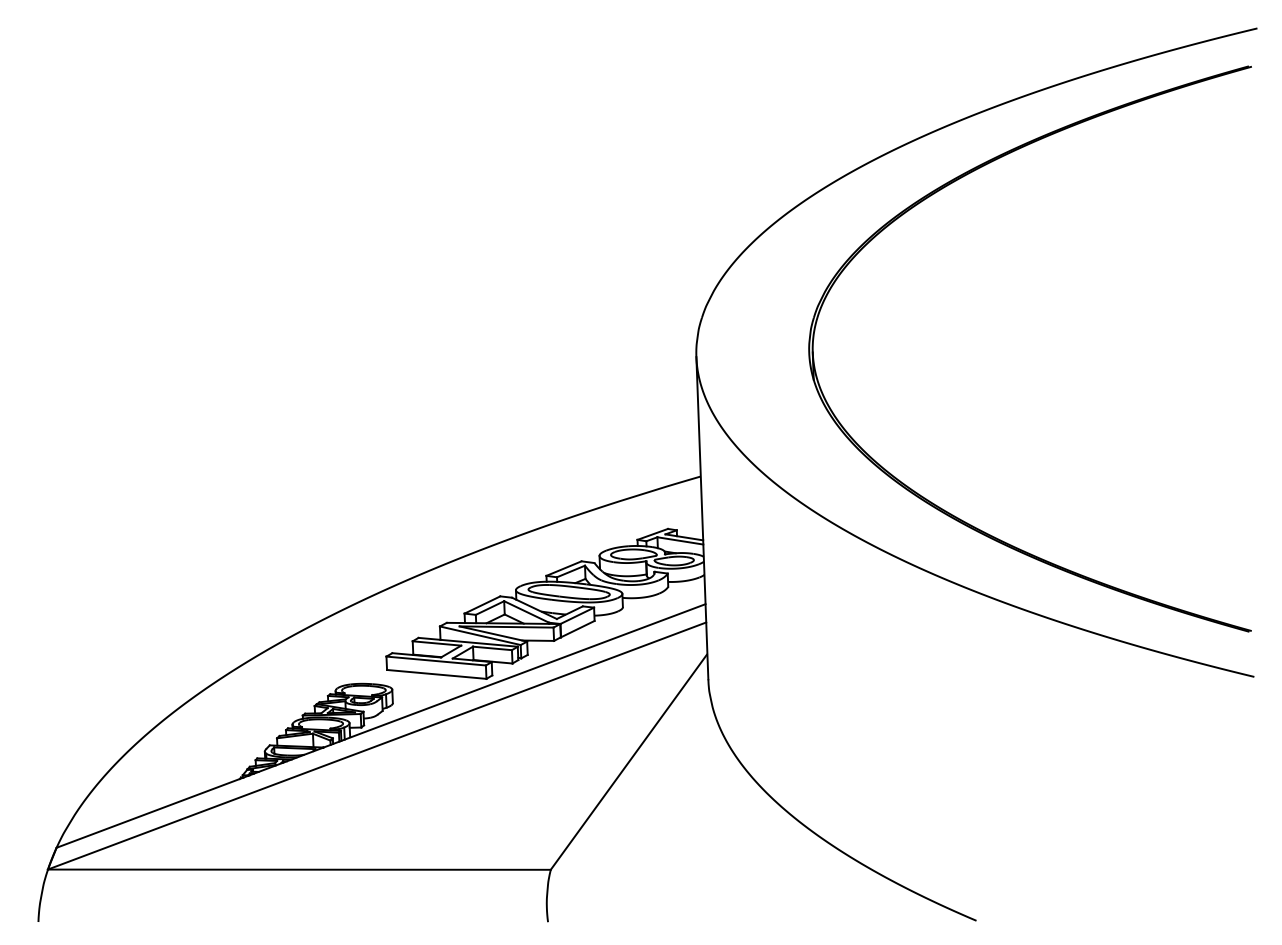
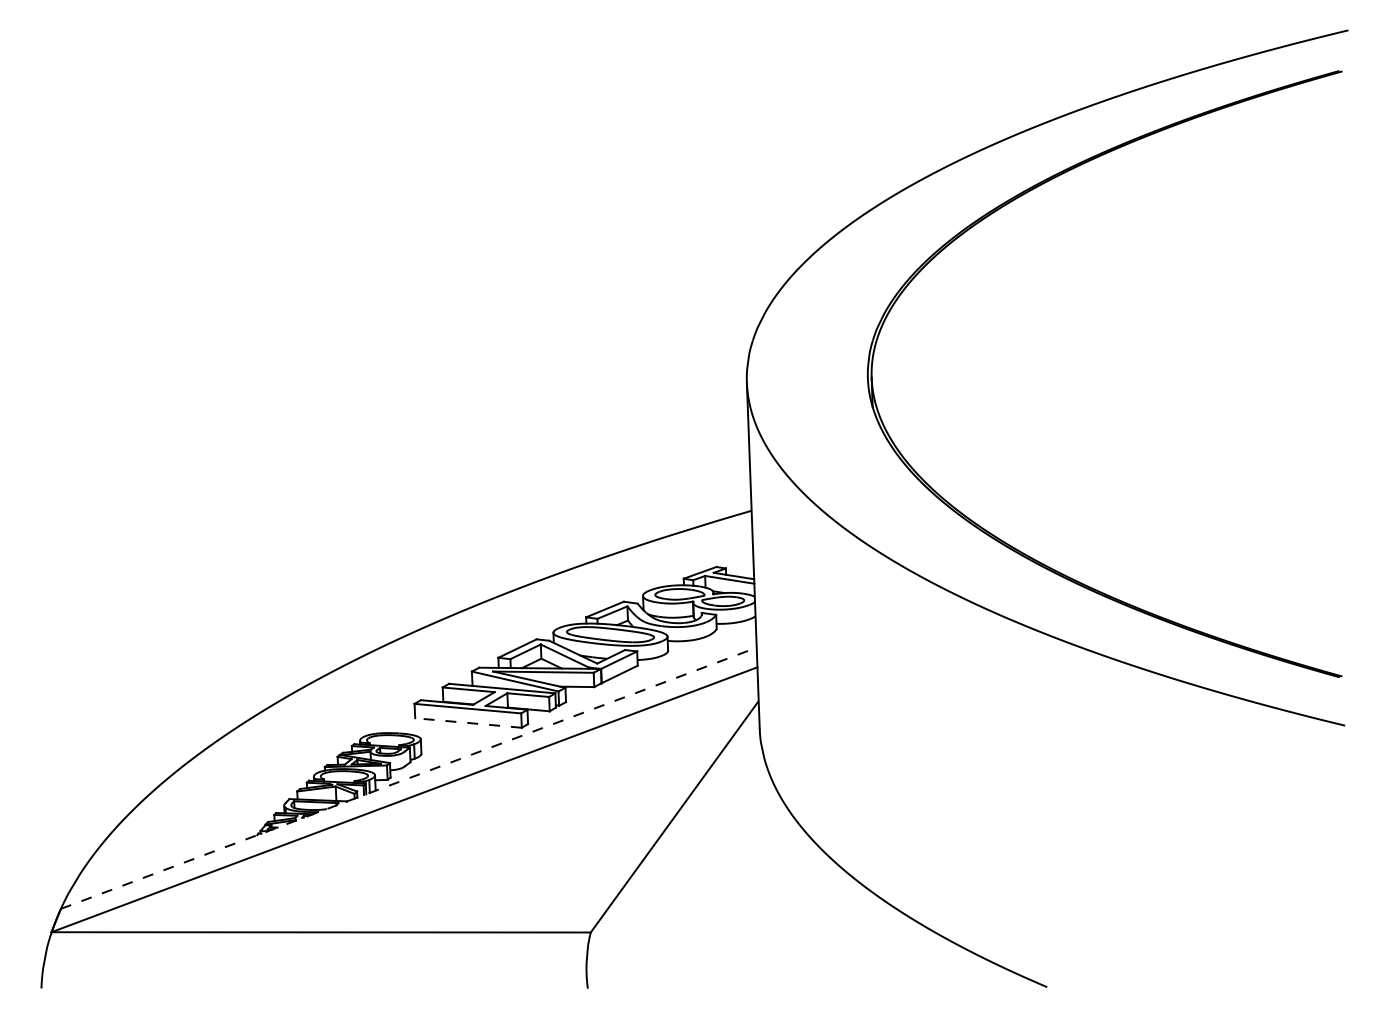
line: (436, 674) -> (468, 723), solid -> dashed
line: (381, 725) -> (409, 777), solid -> dashed

